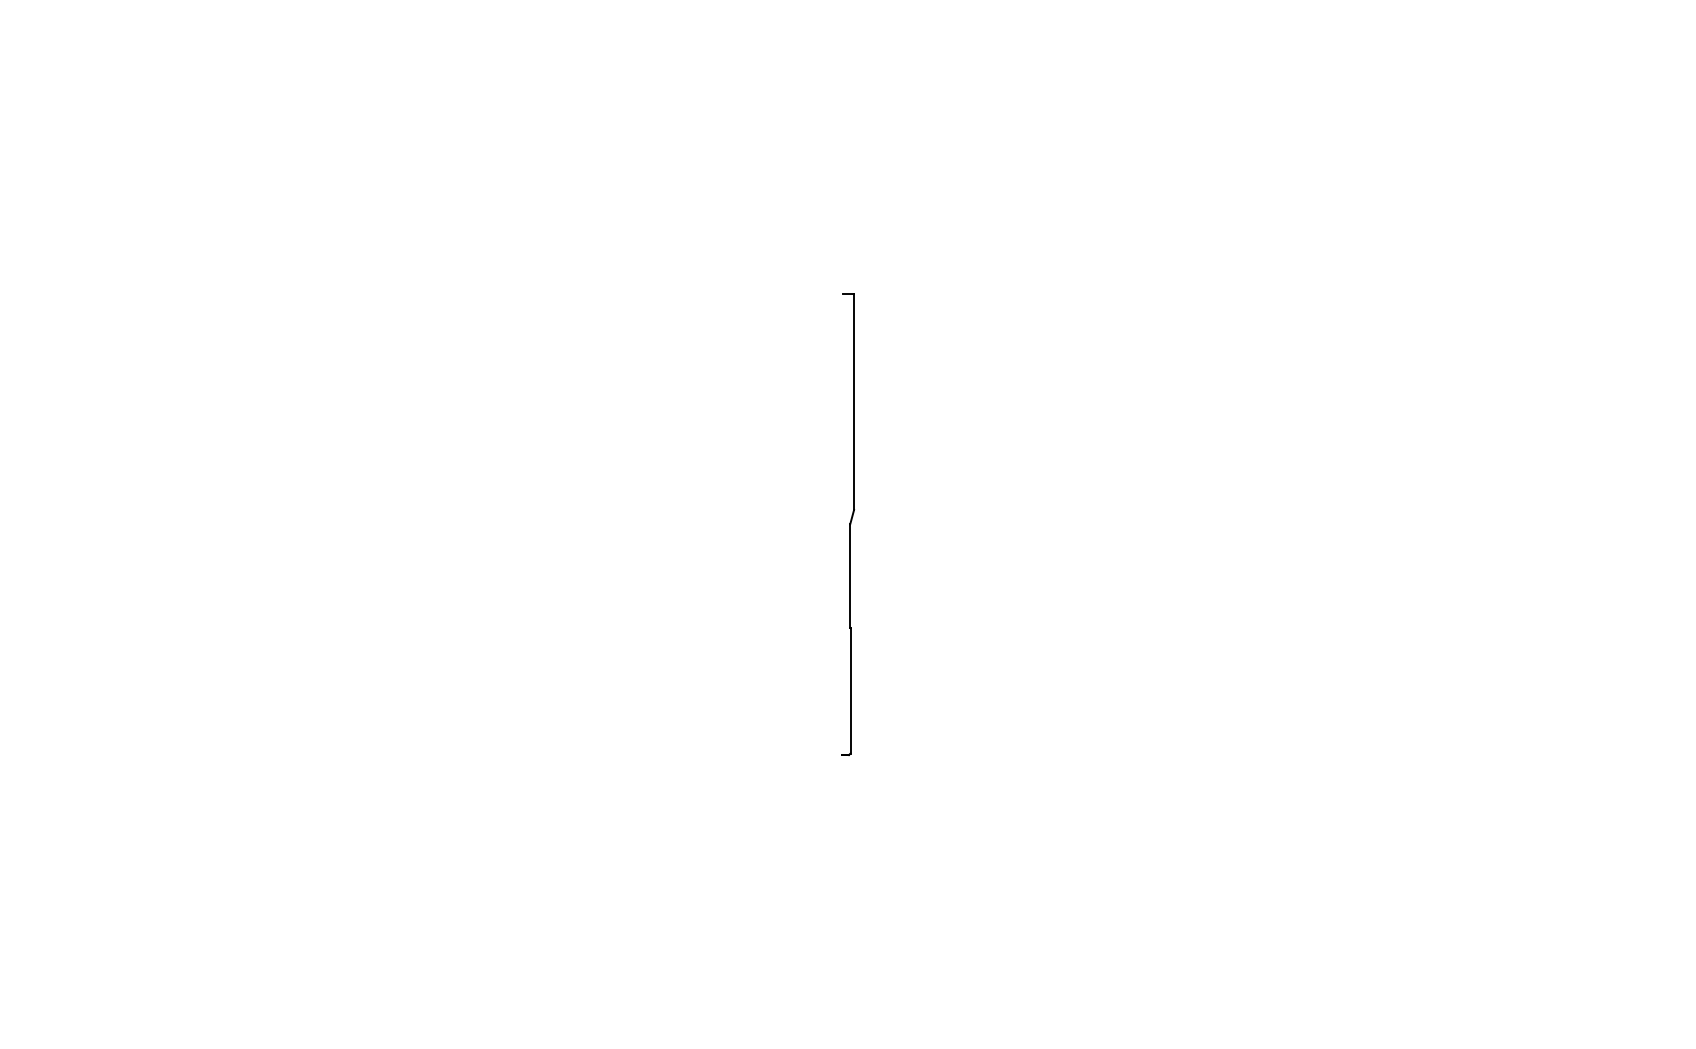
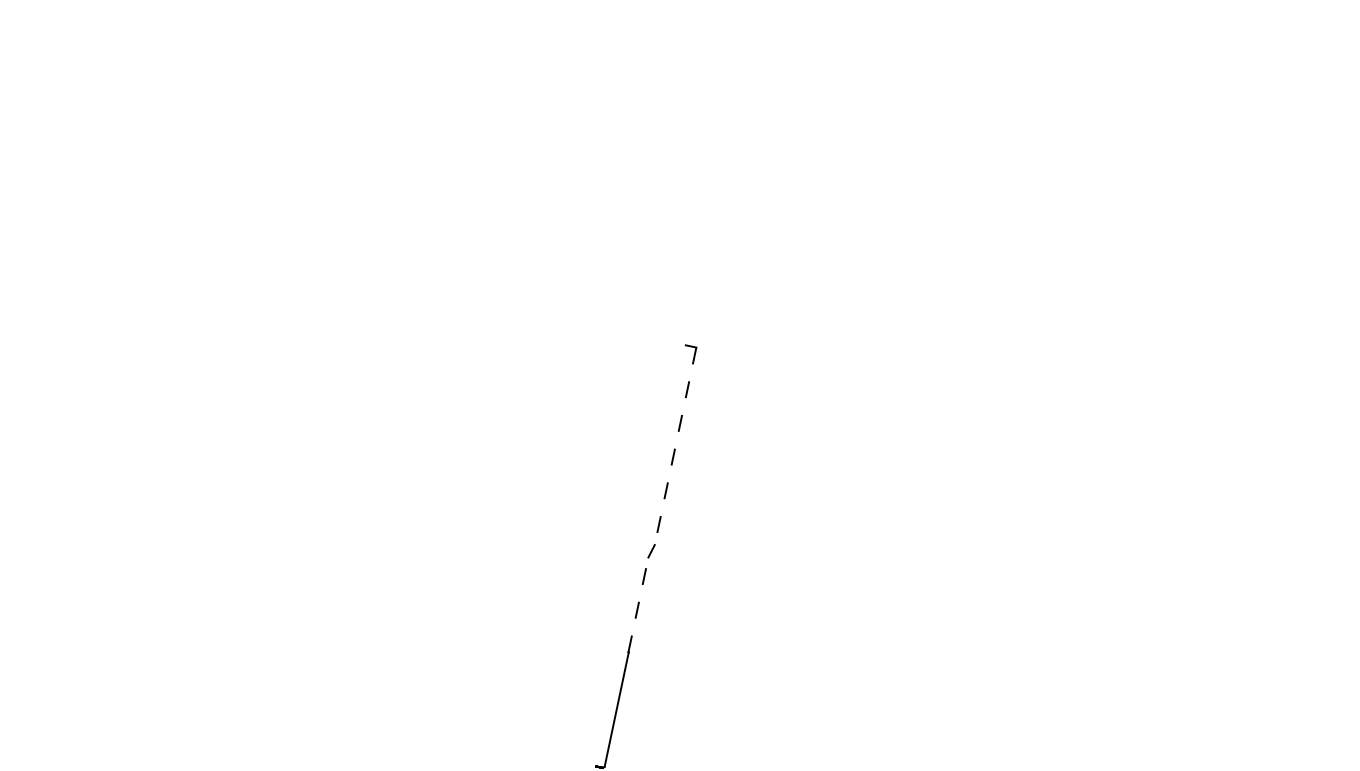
line: (854, 402) -> (675, 446), solid -> dashed
line: (850, 576) -> (638, 605), solid -> dashed

